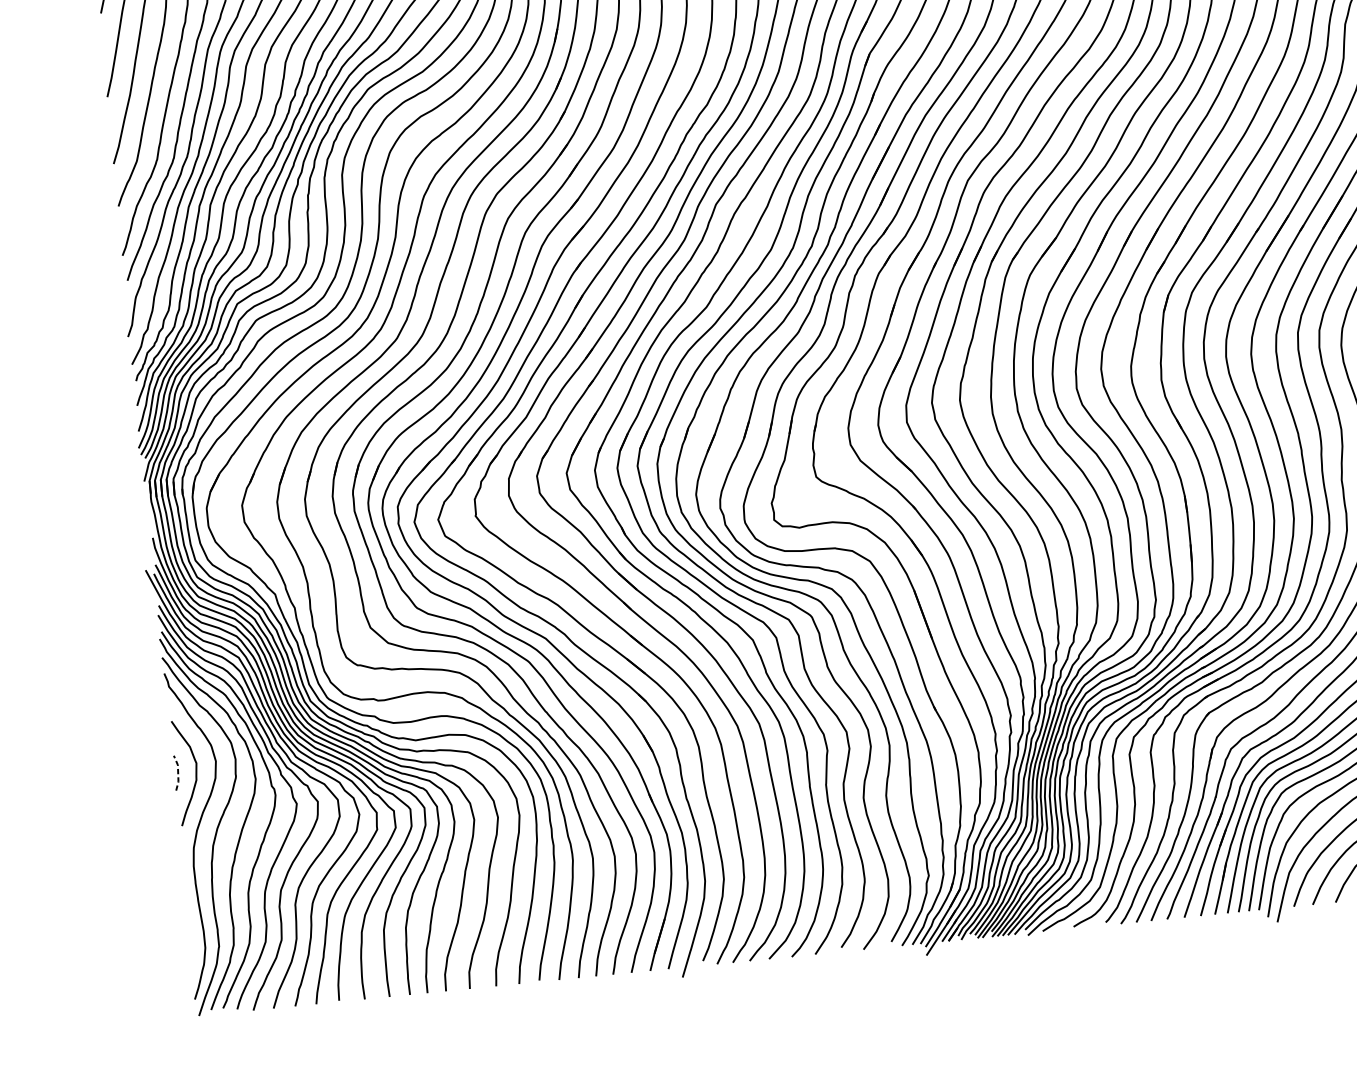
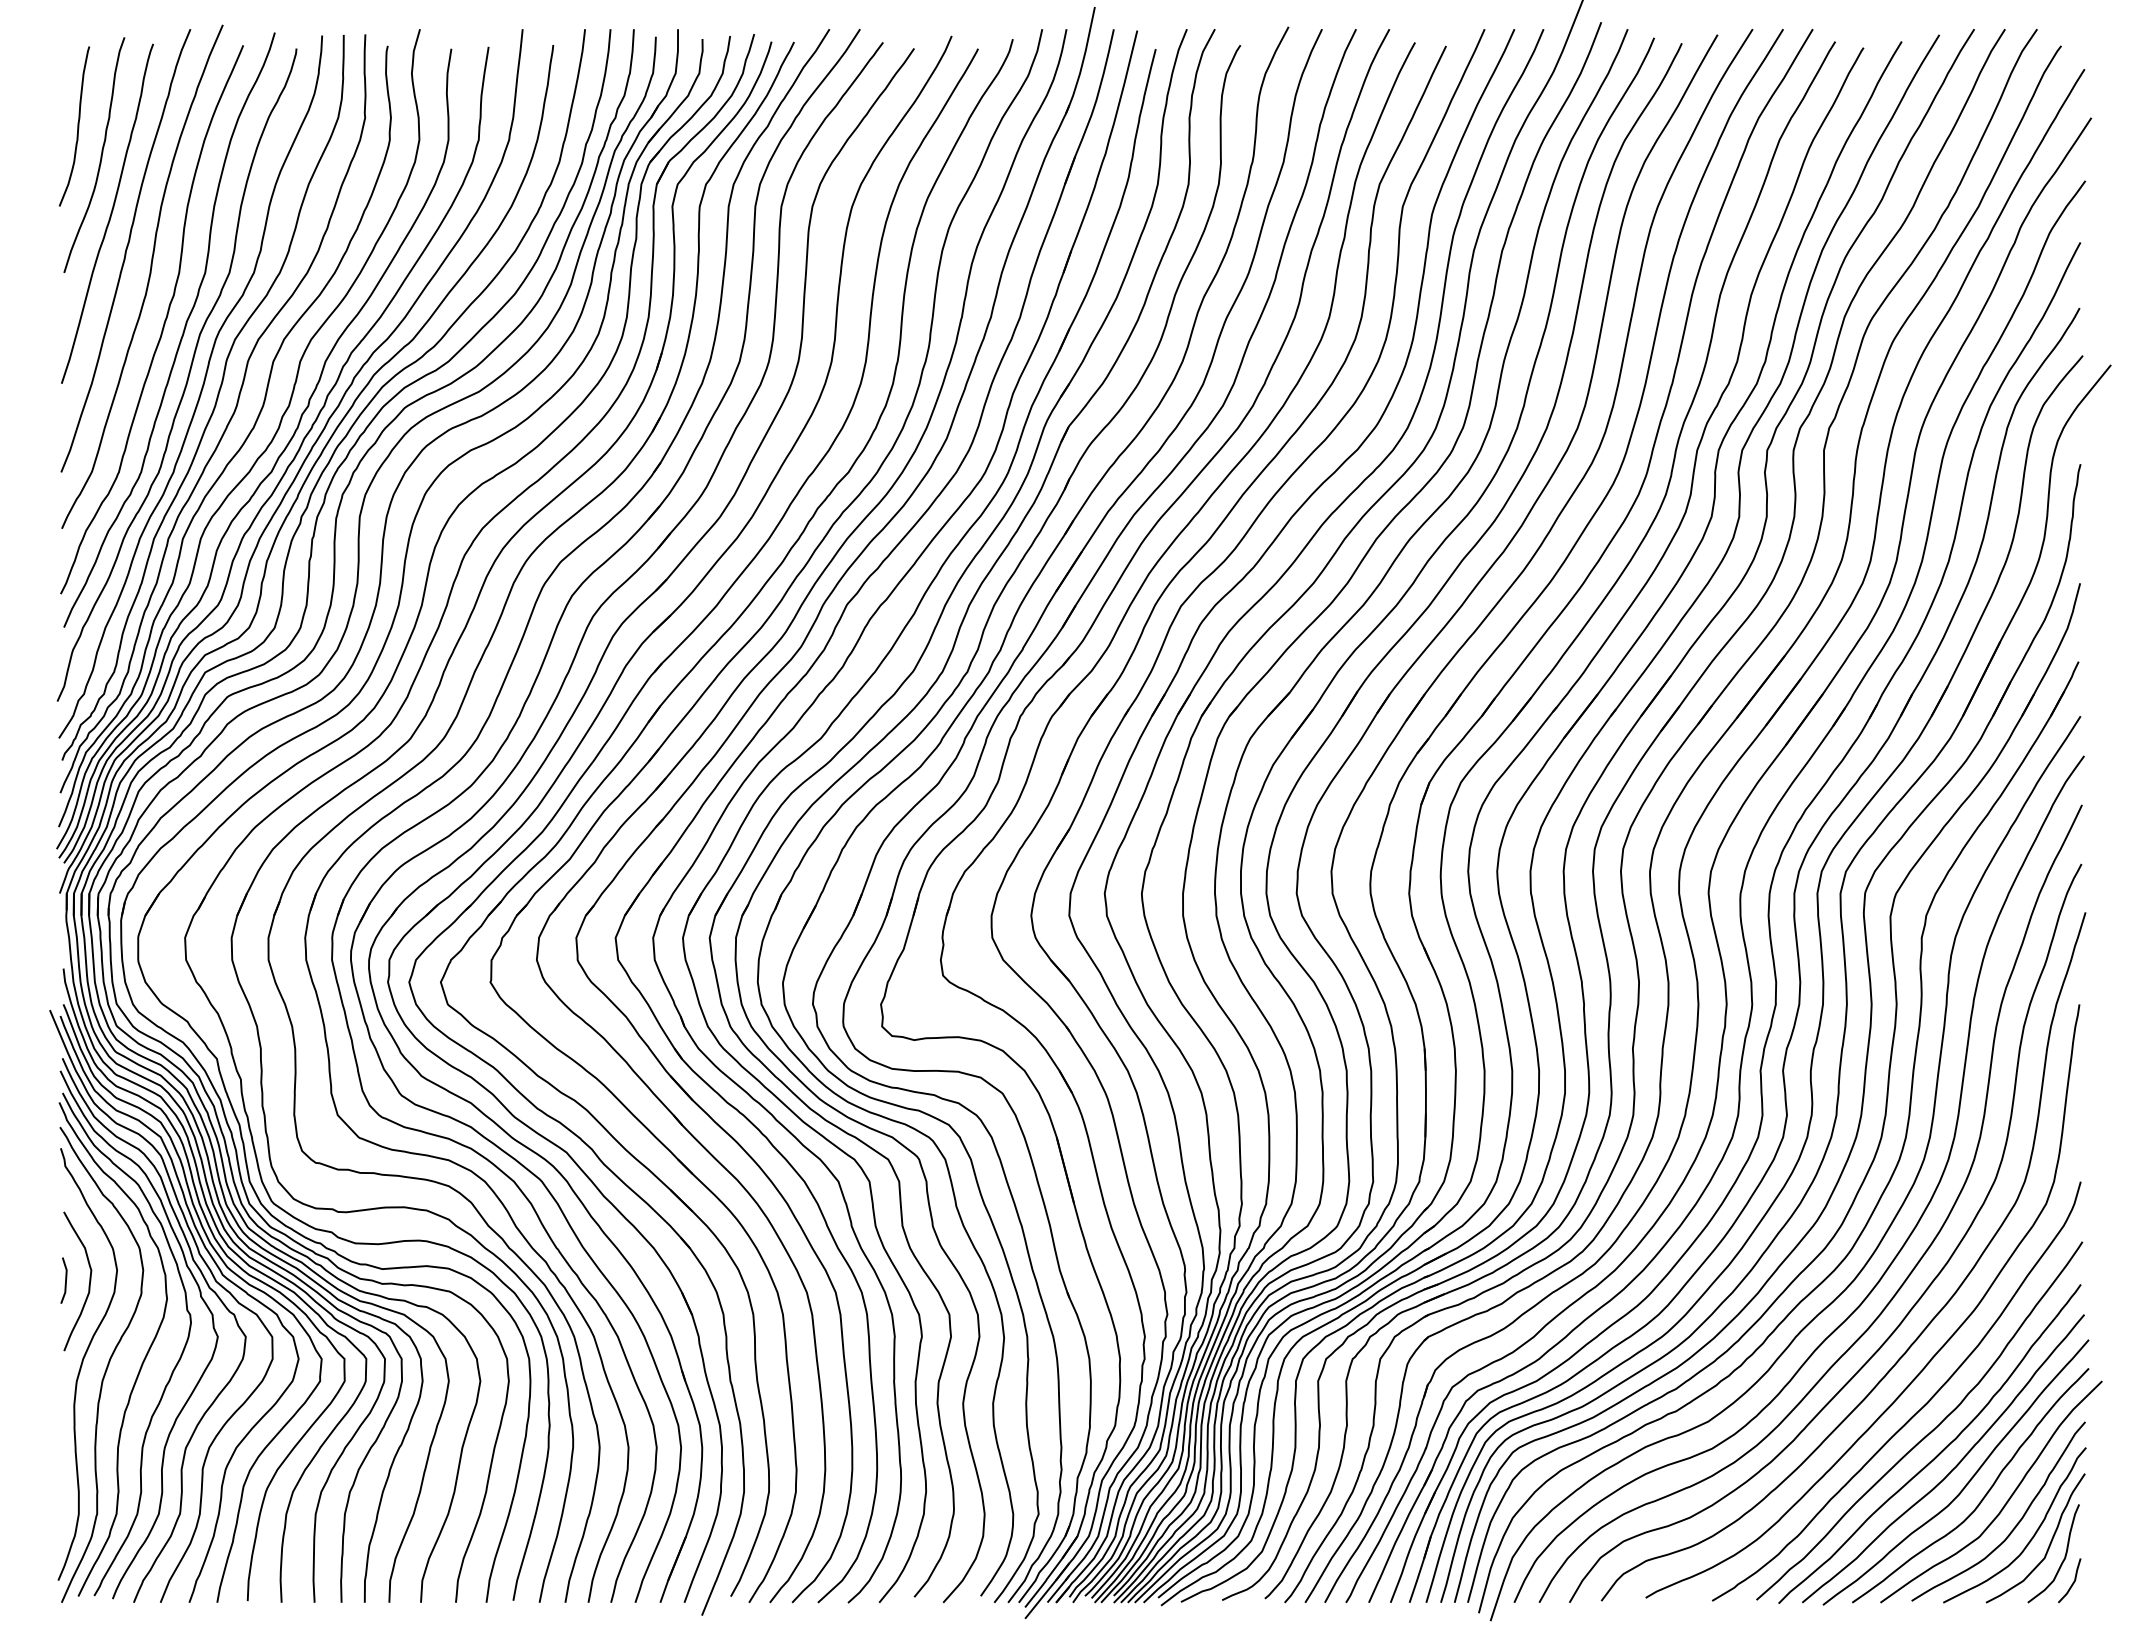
line: (178, 771) -> (66, 1279), dashed -> solid

